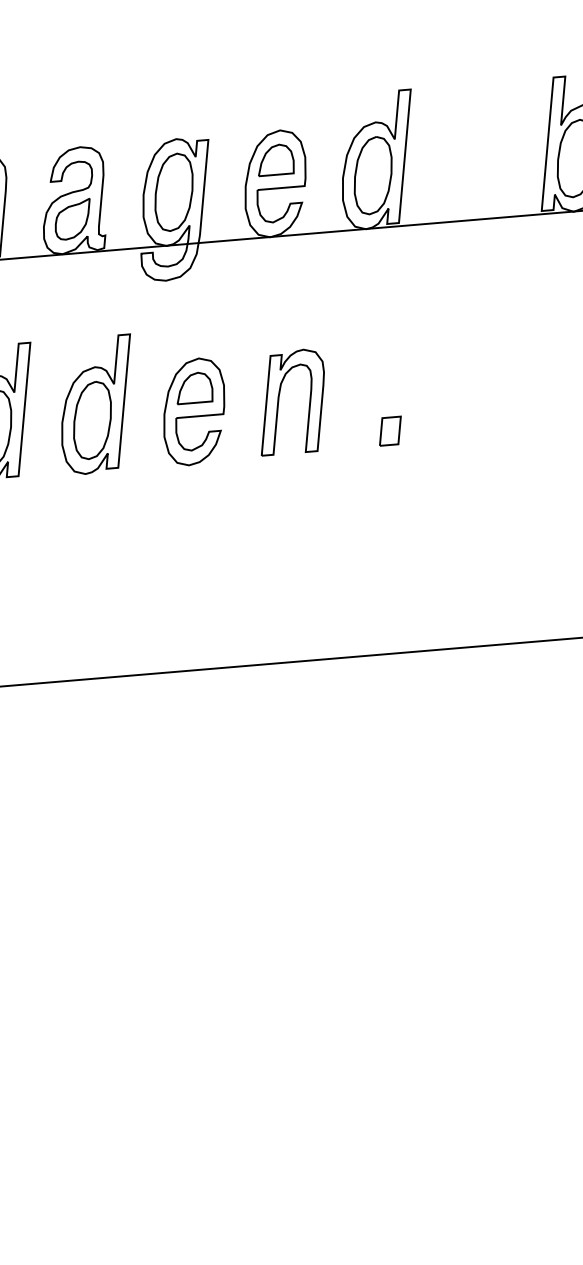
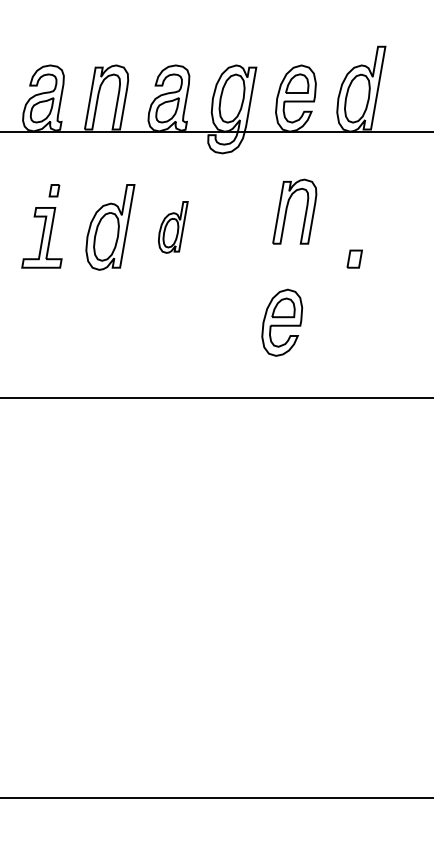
part: (280, 401) -> (287, 210), moved
part: (98, 405) -> (173, 227), size x0.6
part: (194, 411) -> (282, 322), moved

